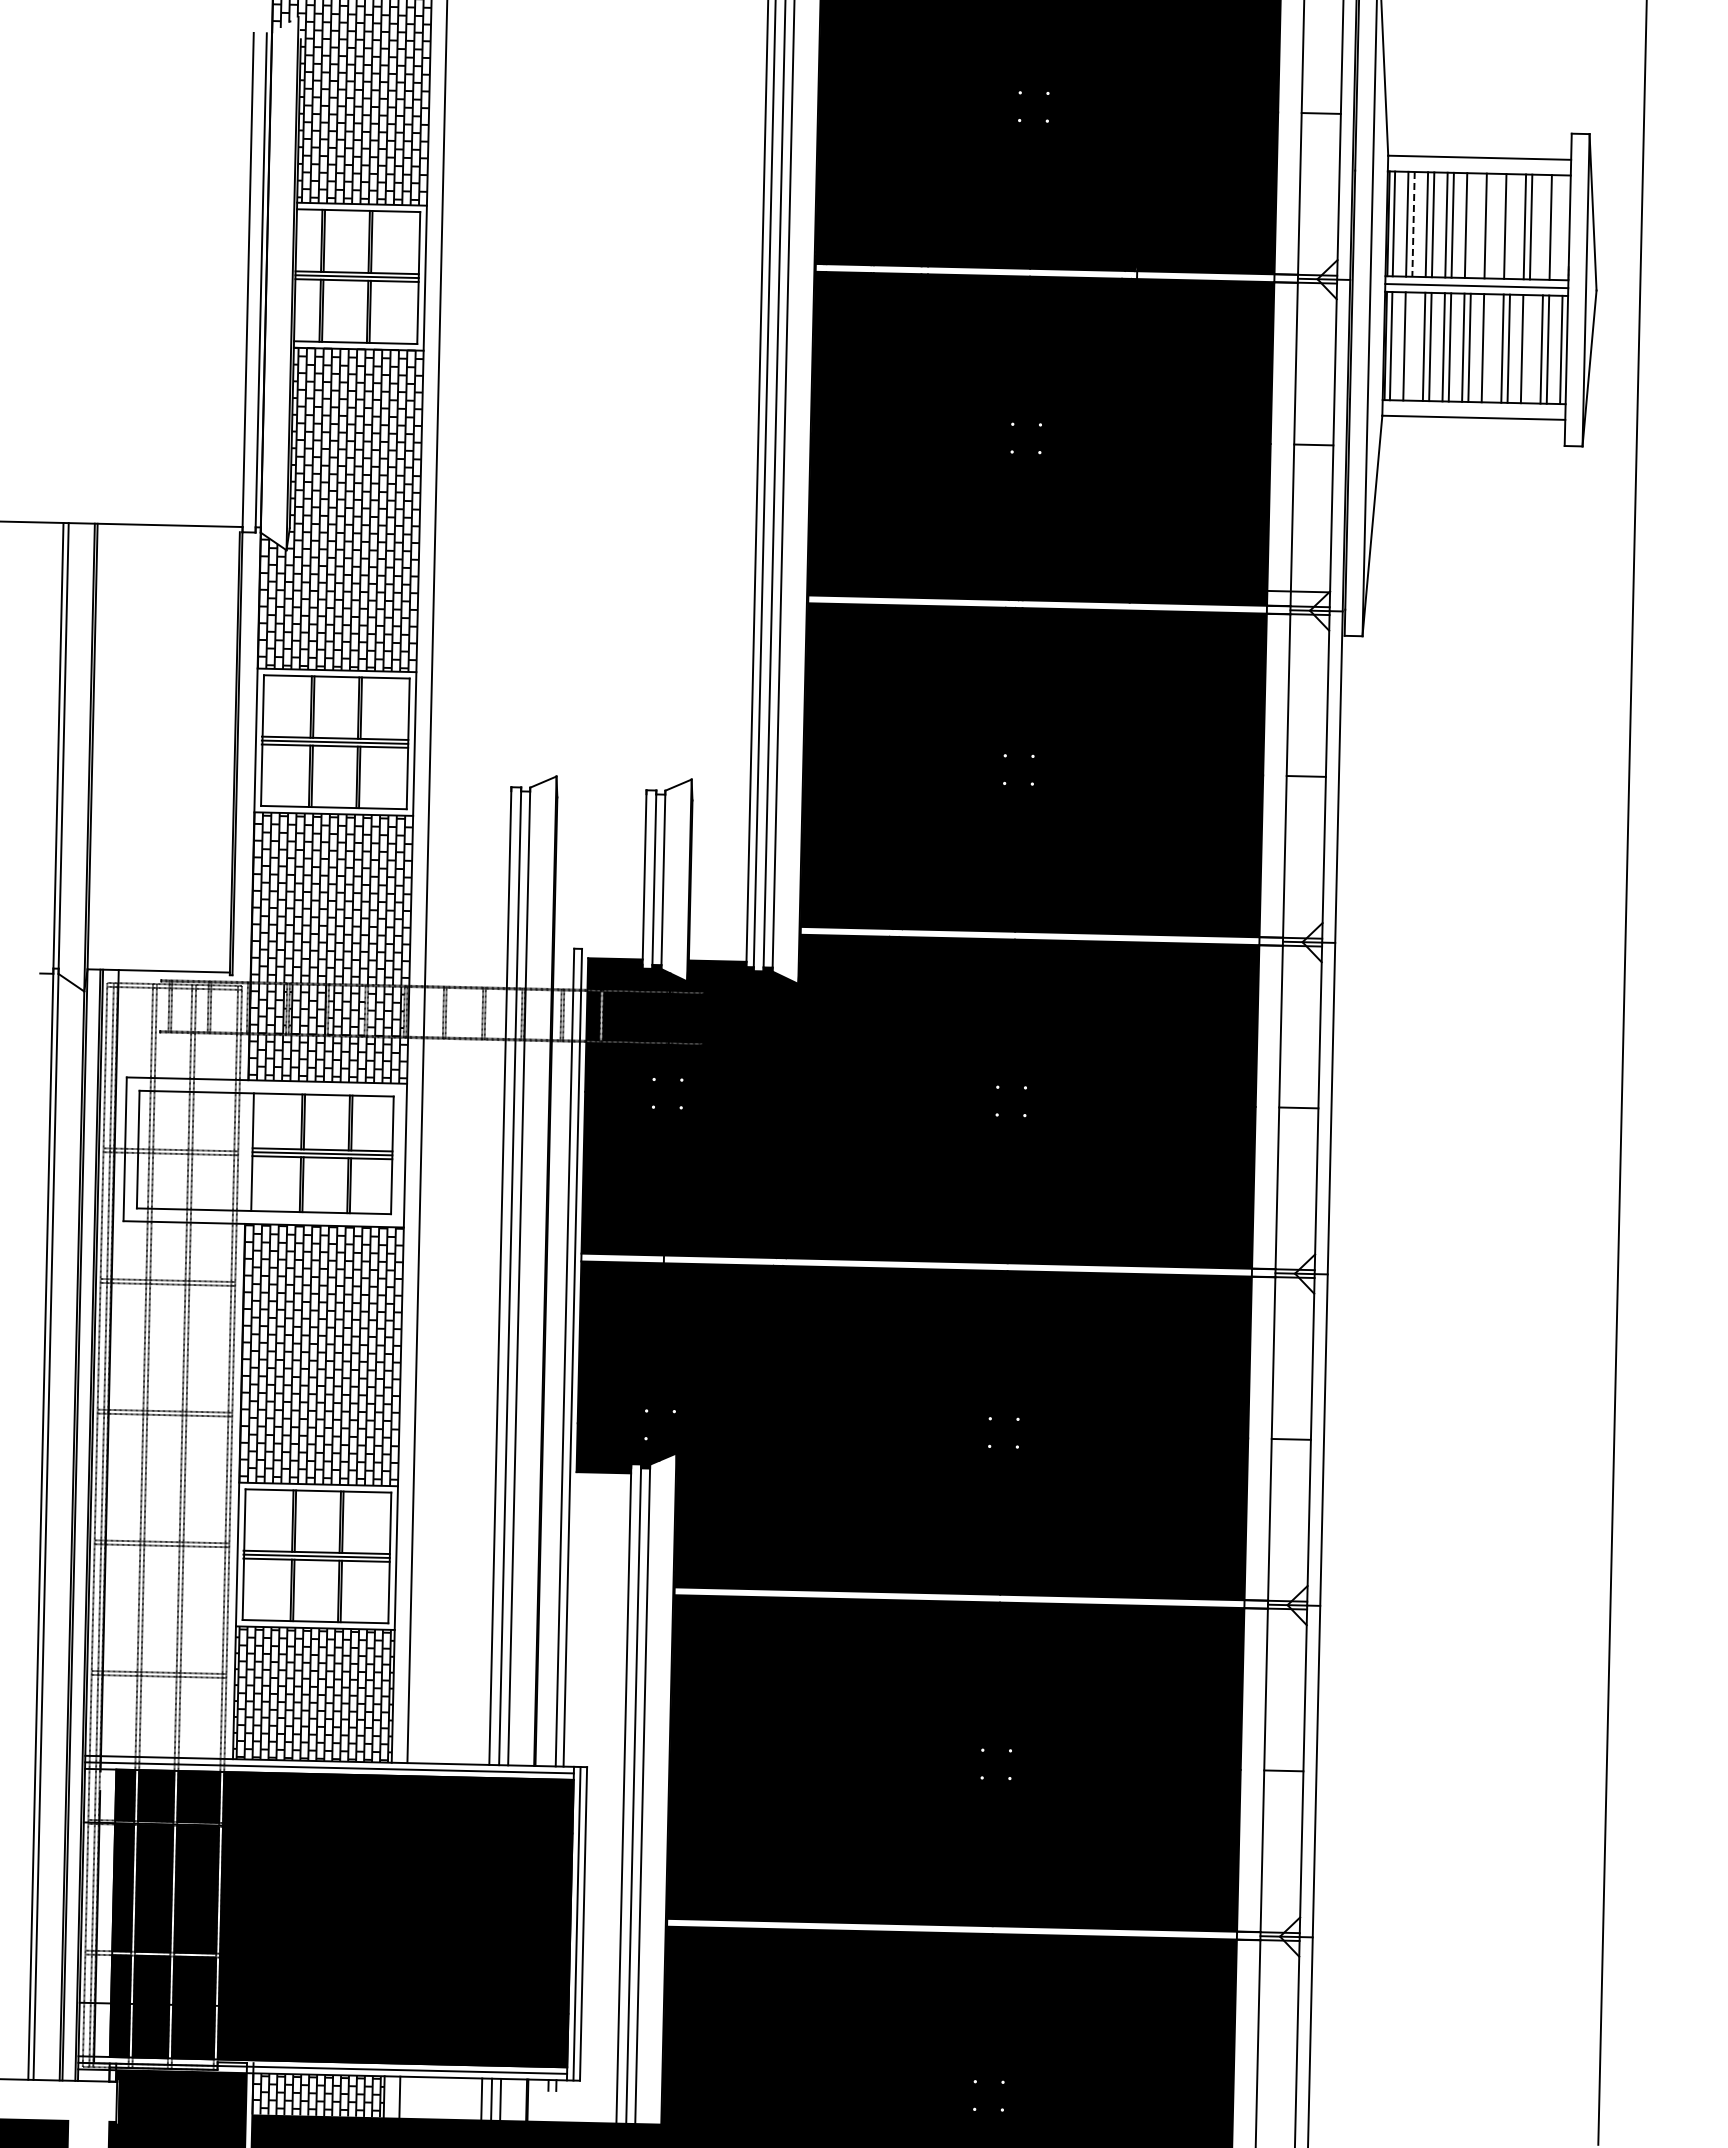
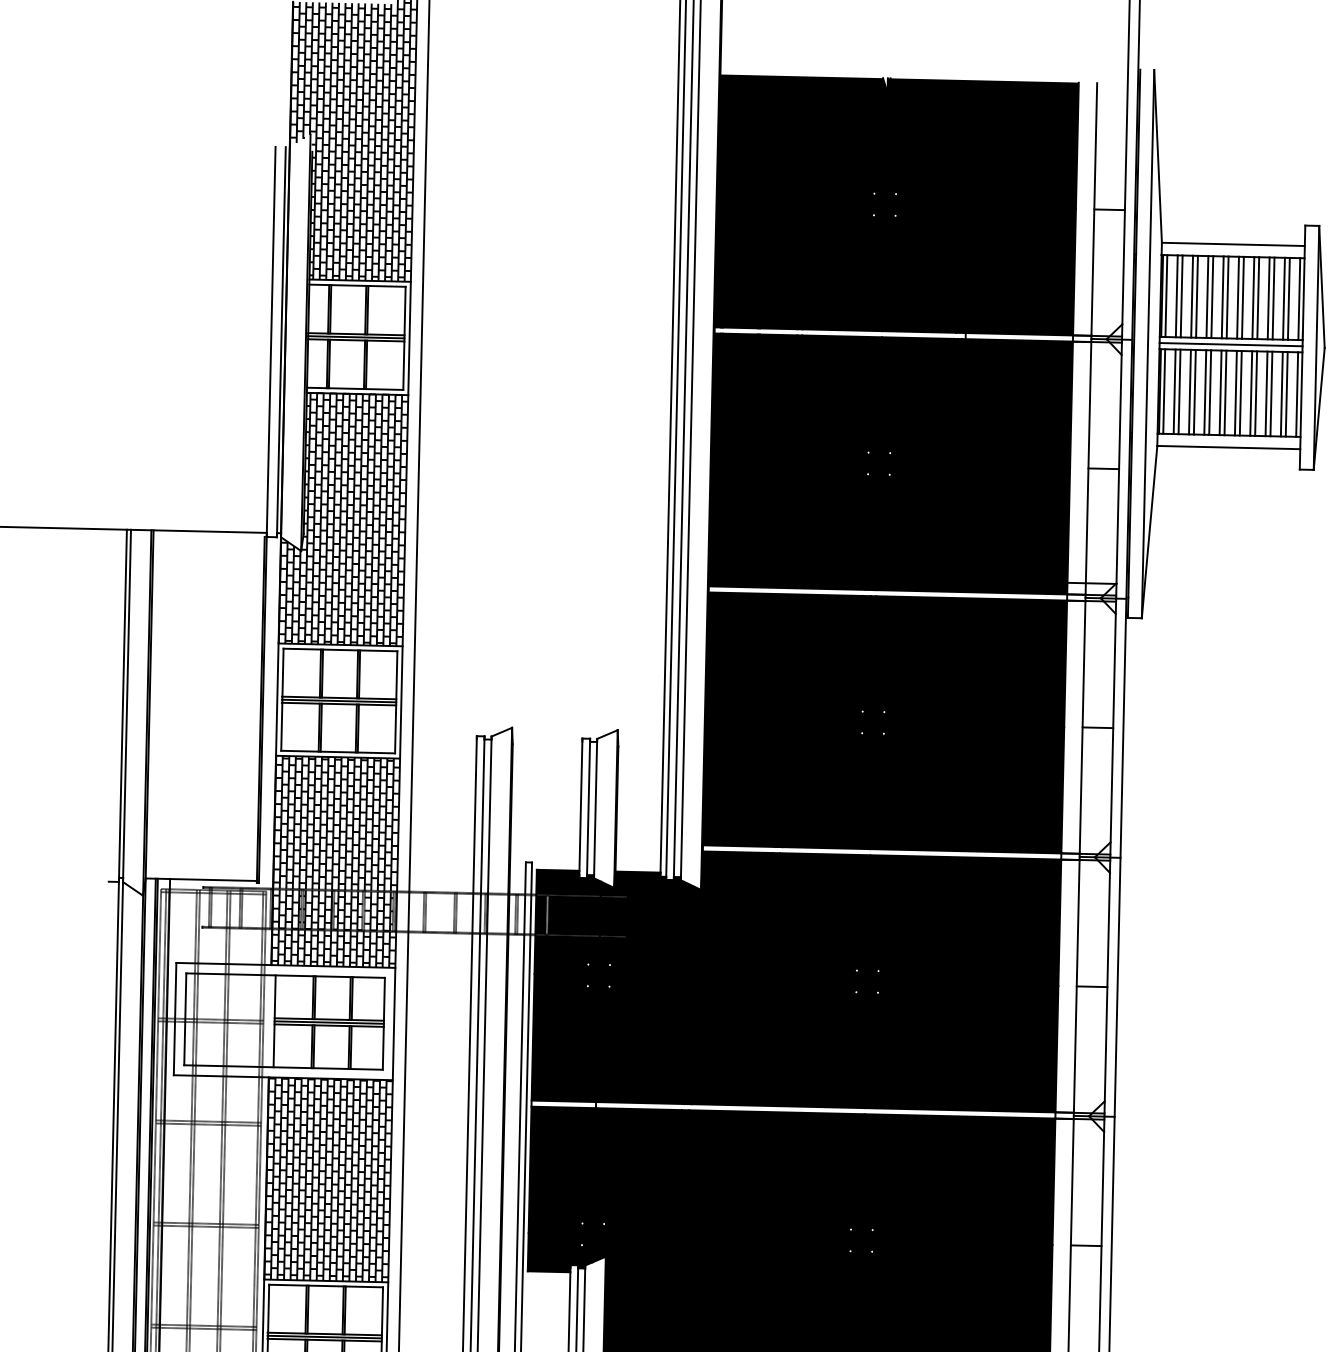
line: (1413, 224) -> (1181, 296), dashed -> solid
line: (1472, 225) -> (1227, 297), added
line: (1491, 225) -> (1242, 297), added
line: (1511, 226) -> (1258, 298), added
line: (1544, 226) -> (1284, 298), added
line: (1563, 227) -> (1298, 298), added
line: (1410, 346) -> (1179, 391), added
line: (1488, 348) -> (1240, 393), added
line: (1528, 349) -> (1271, 394), added

